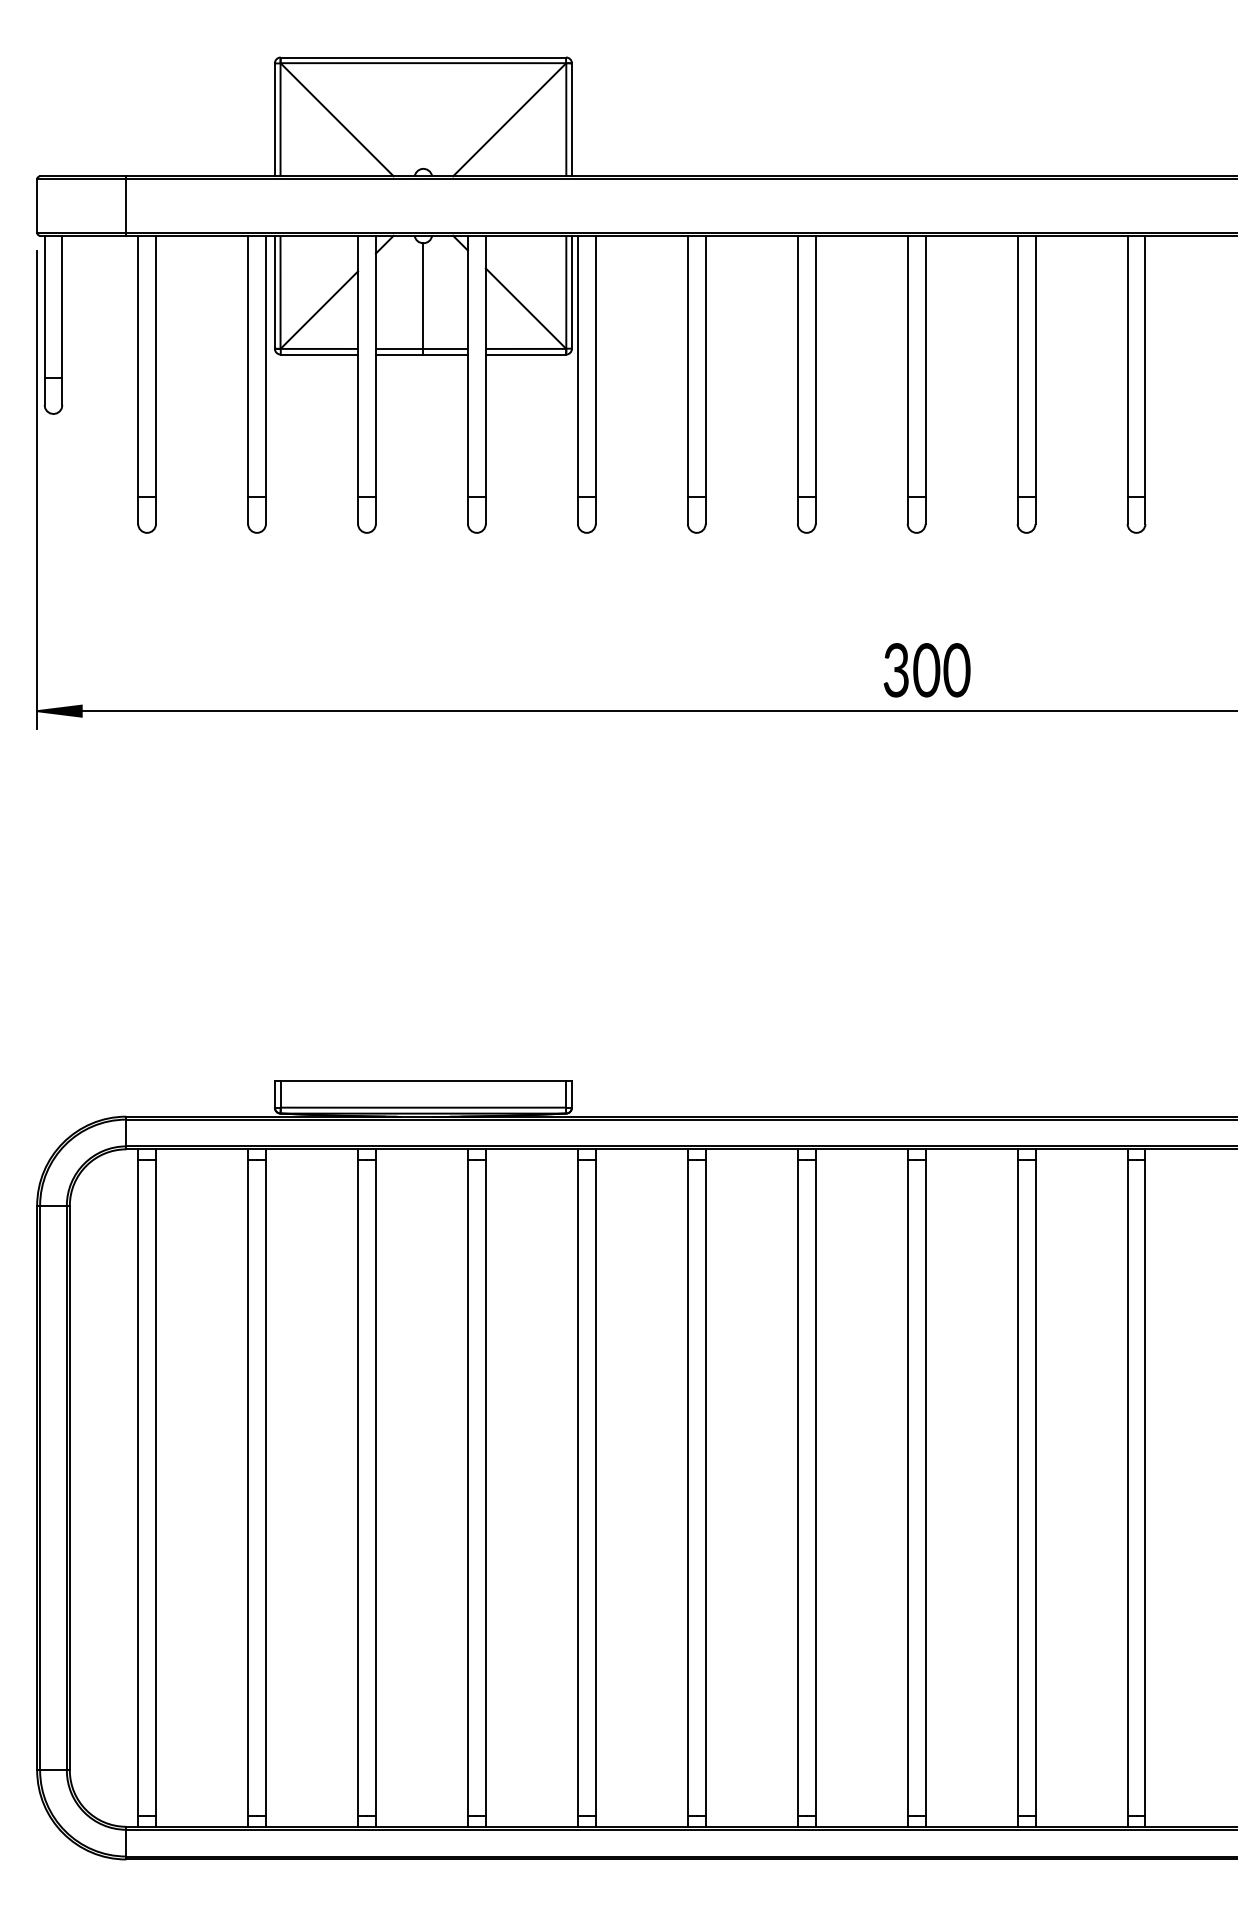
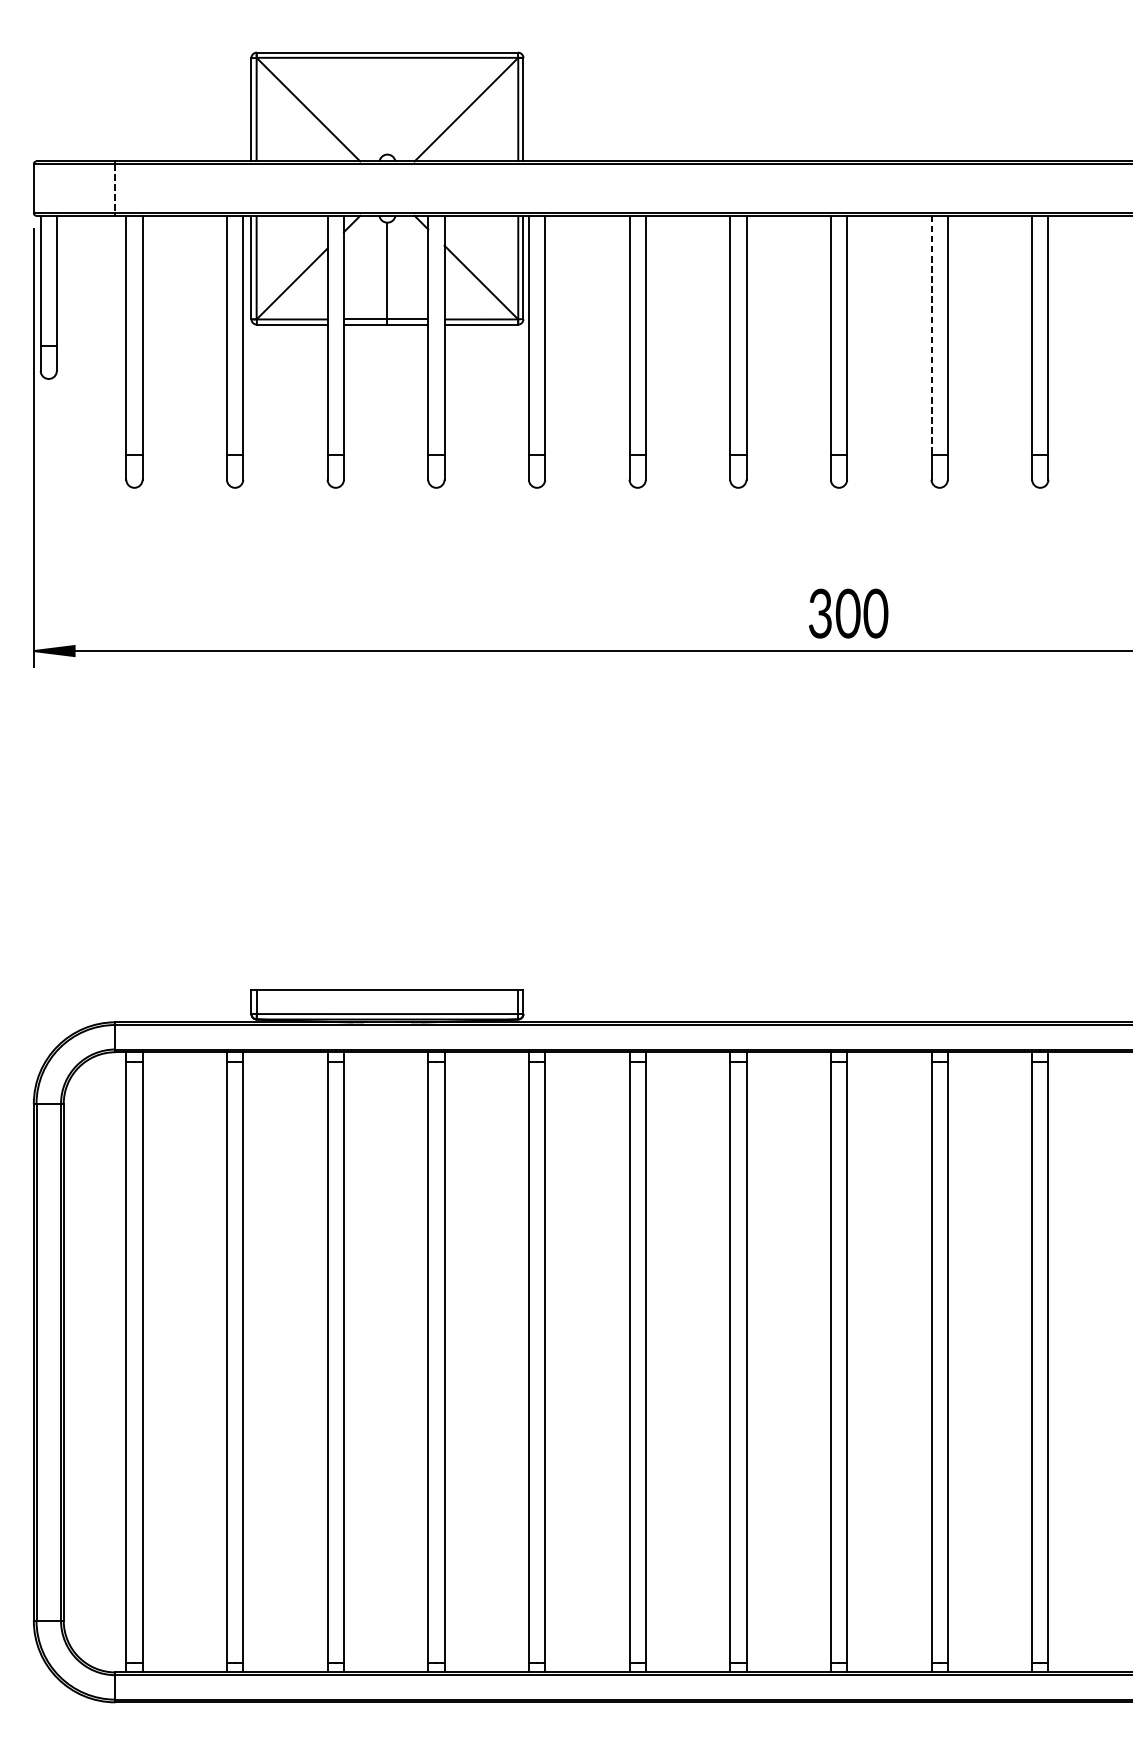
line: (126, 206) -> (115, 189), solid -> dashed
line: (1017, 366) -> (931, 335), solid -> dashed

